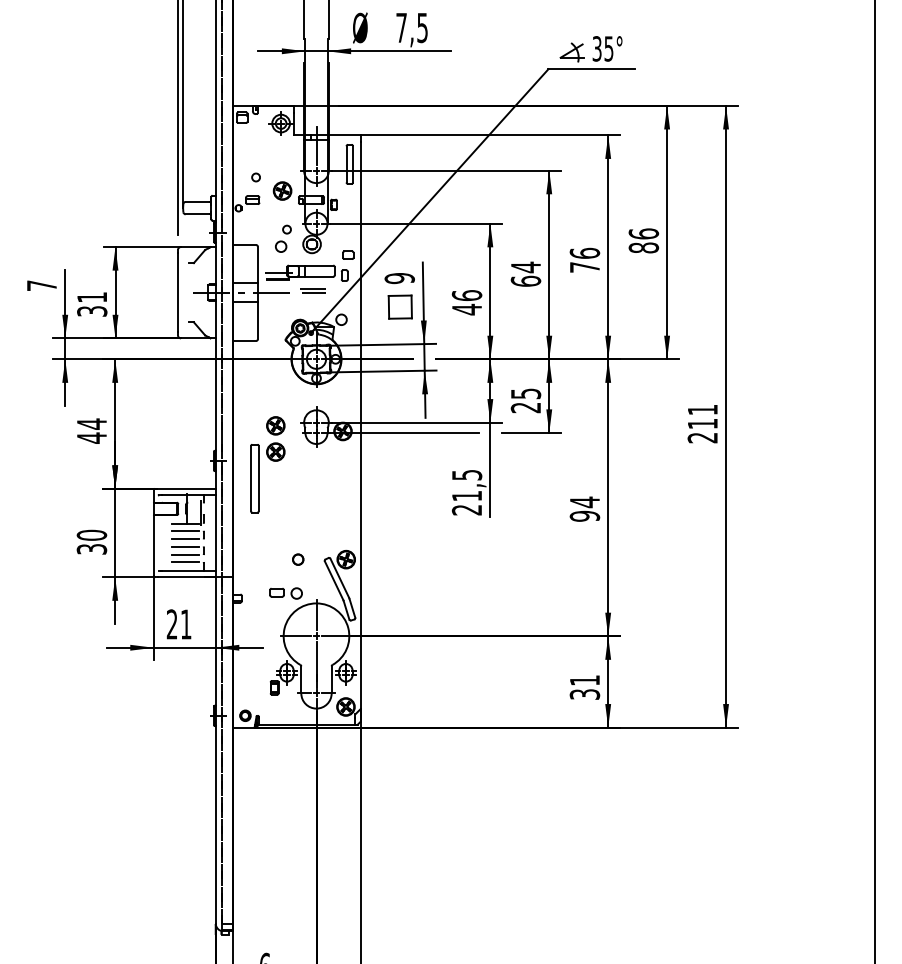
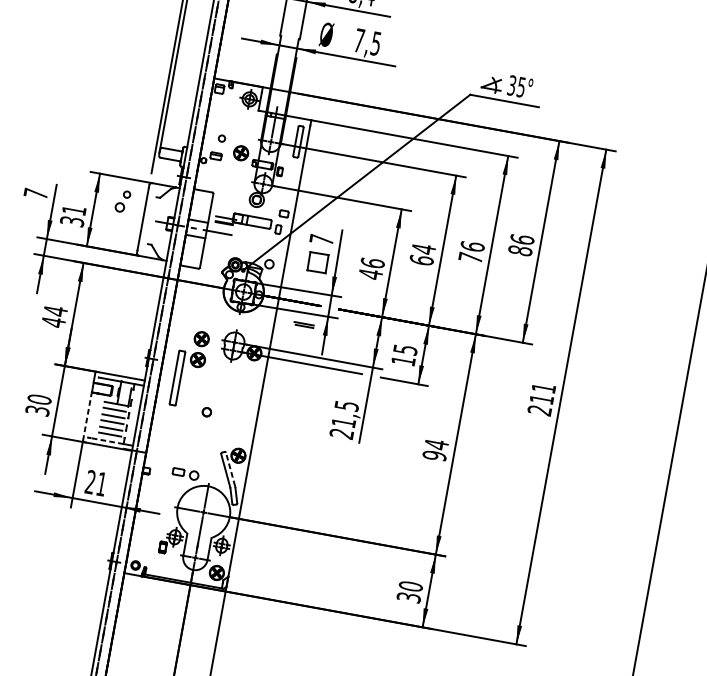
part: (283, 238) -> (122, 201), moved
text: (399, 278) -> (321, 239), 9 -> 7
part: (312, 290) -> (303, 324), moved
text: (525, 407) -> (403, 360), 25 -> 15
line: (153, 545) -> (87, 416), solid -> dashed
circle: (298, 559) -> (207, 412), moved
line: (183, 570) -> (107, 440), solid -> dashed
line: (339, 577) -> (230, 469), solid -> dashed
text: (584, 680) -> (410, 586), 31 -> 30

